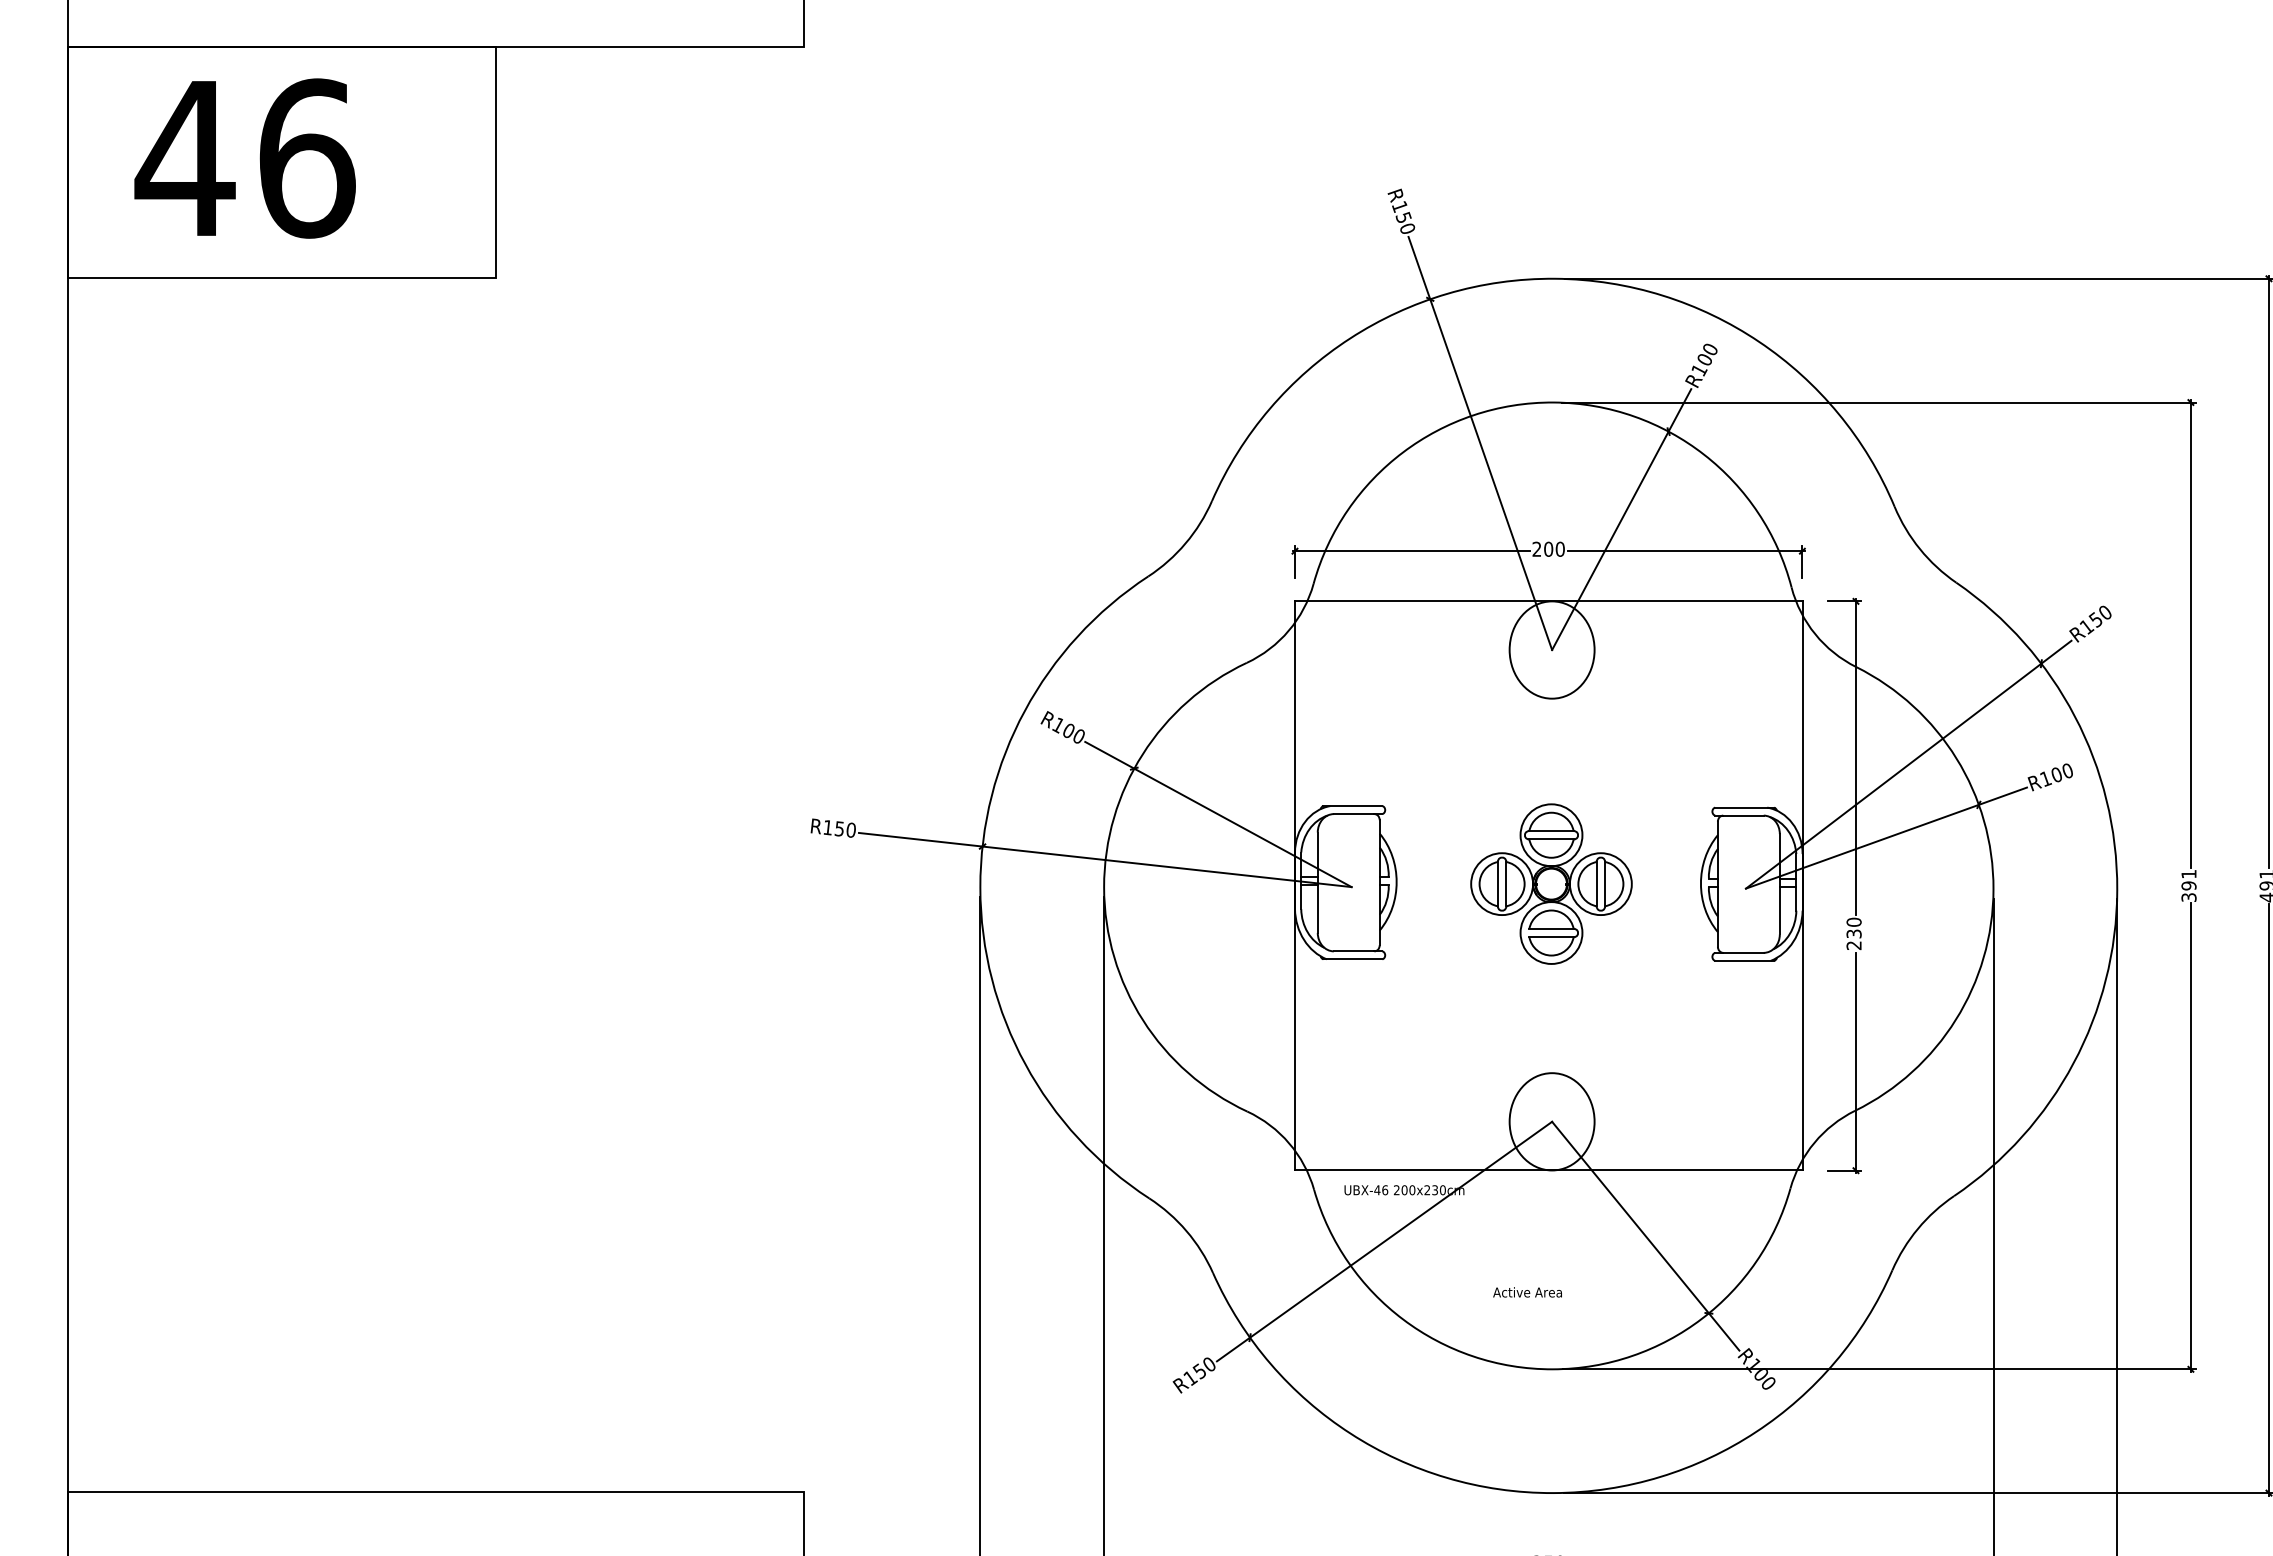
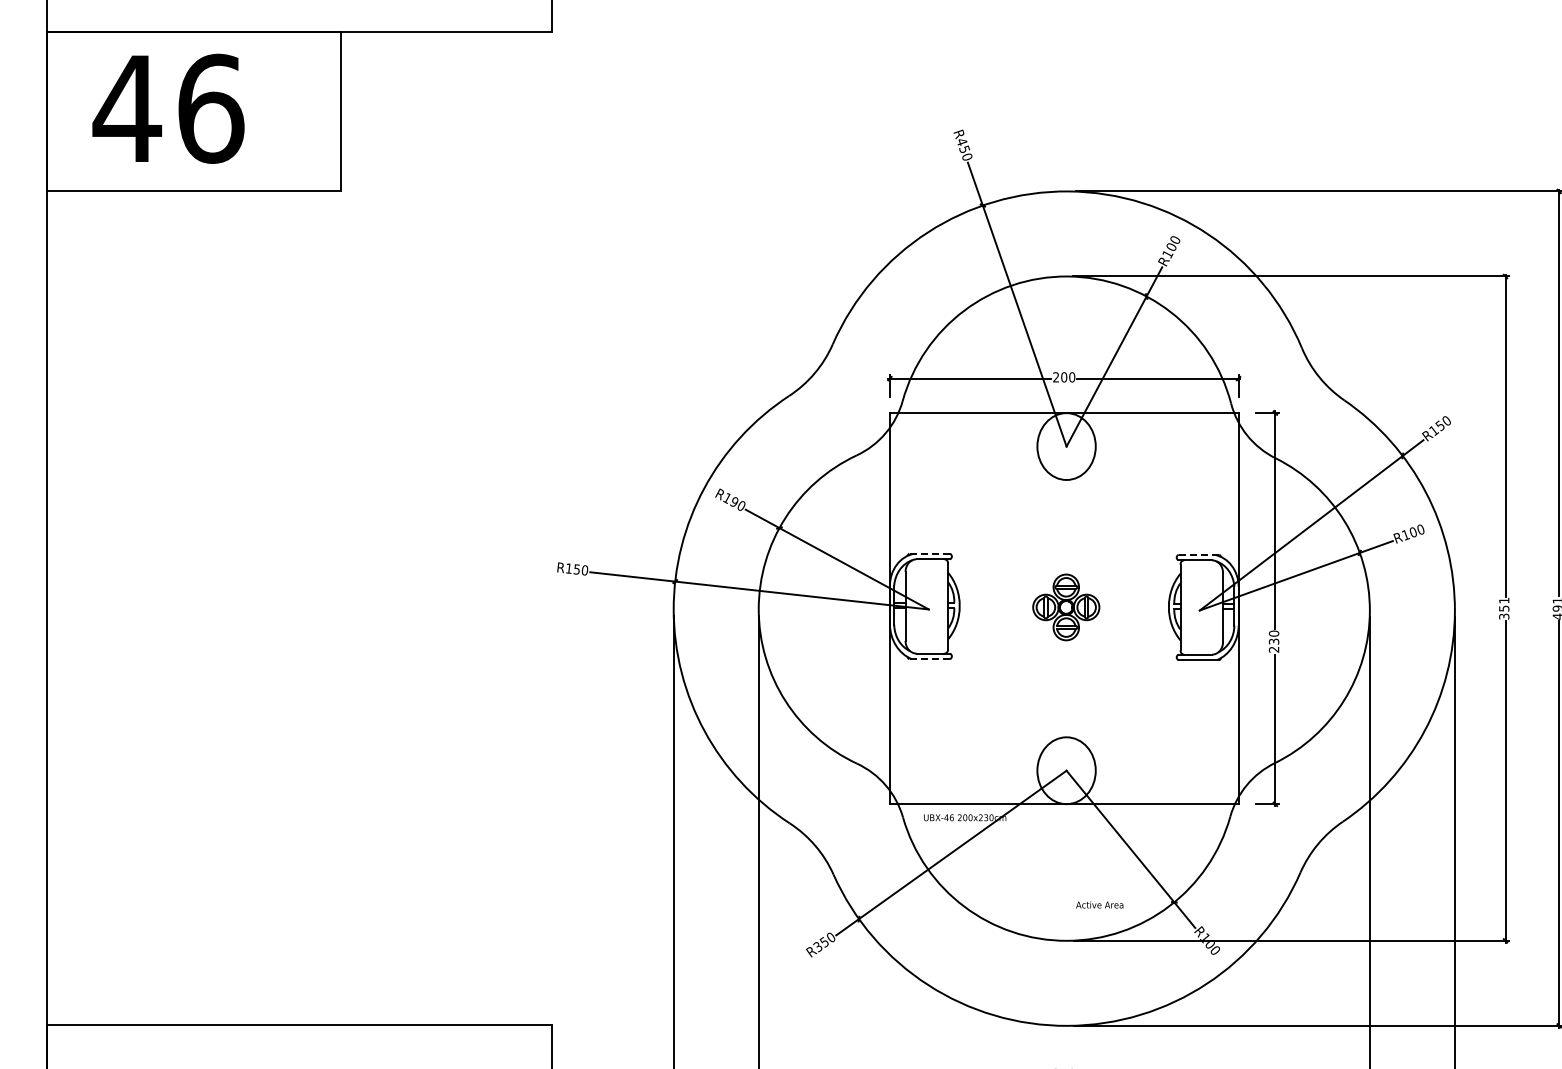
text: (1399, 207) -> (961, 142), R150 -> R450
text: (1067, 729) -> (733, 501), R100 -> R190
line: (1352, 805) -> (929, 553), solid -> dashed
line: (1745, 807) -> (1199, 554), solid -> dashed
part: (1551, 884) -> (1066, 607), size x0.6
text: (2189, 885) -> (1504, 608), 391 -> 351
line: (1352, 959) -> (929, 659), solid -> dashed
text: (1527, 1291) -> (1099, 904), moved
text: (1191, 1379) -> (818, 947), R150 -> R350

